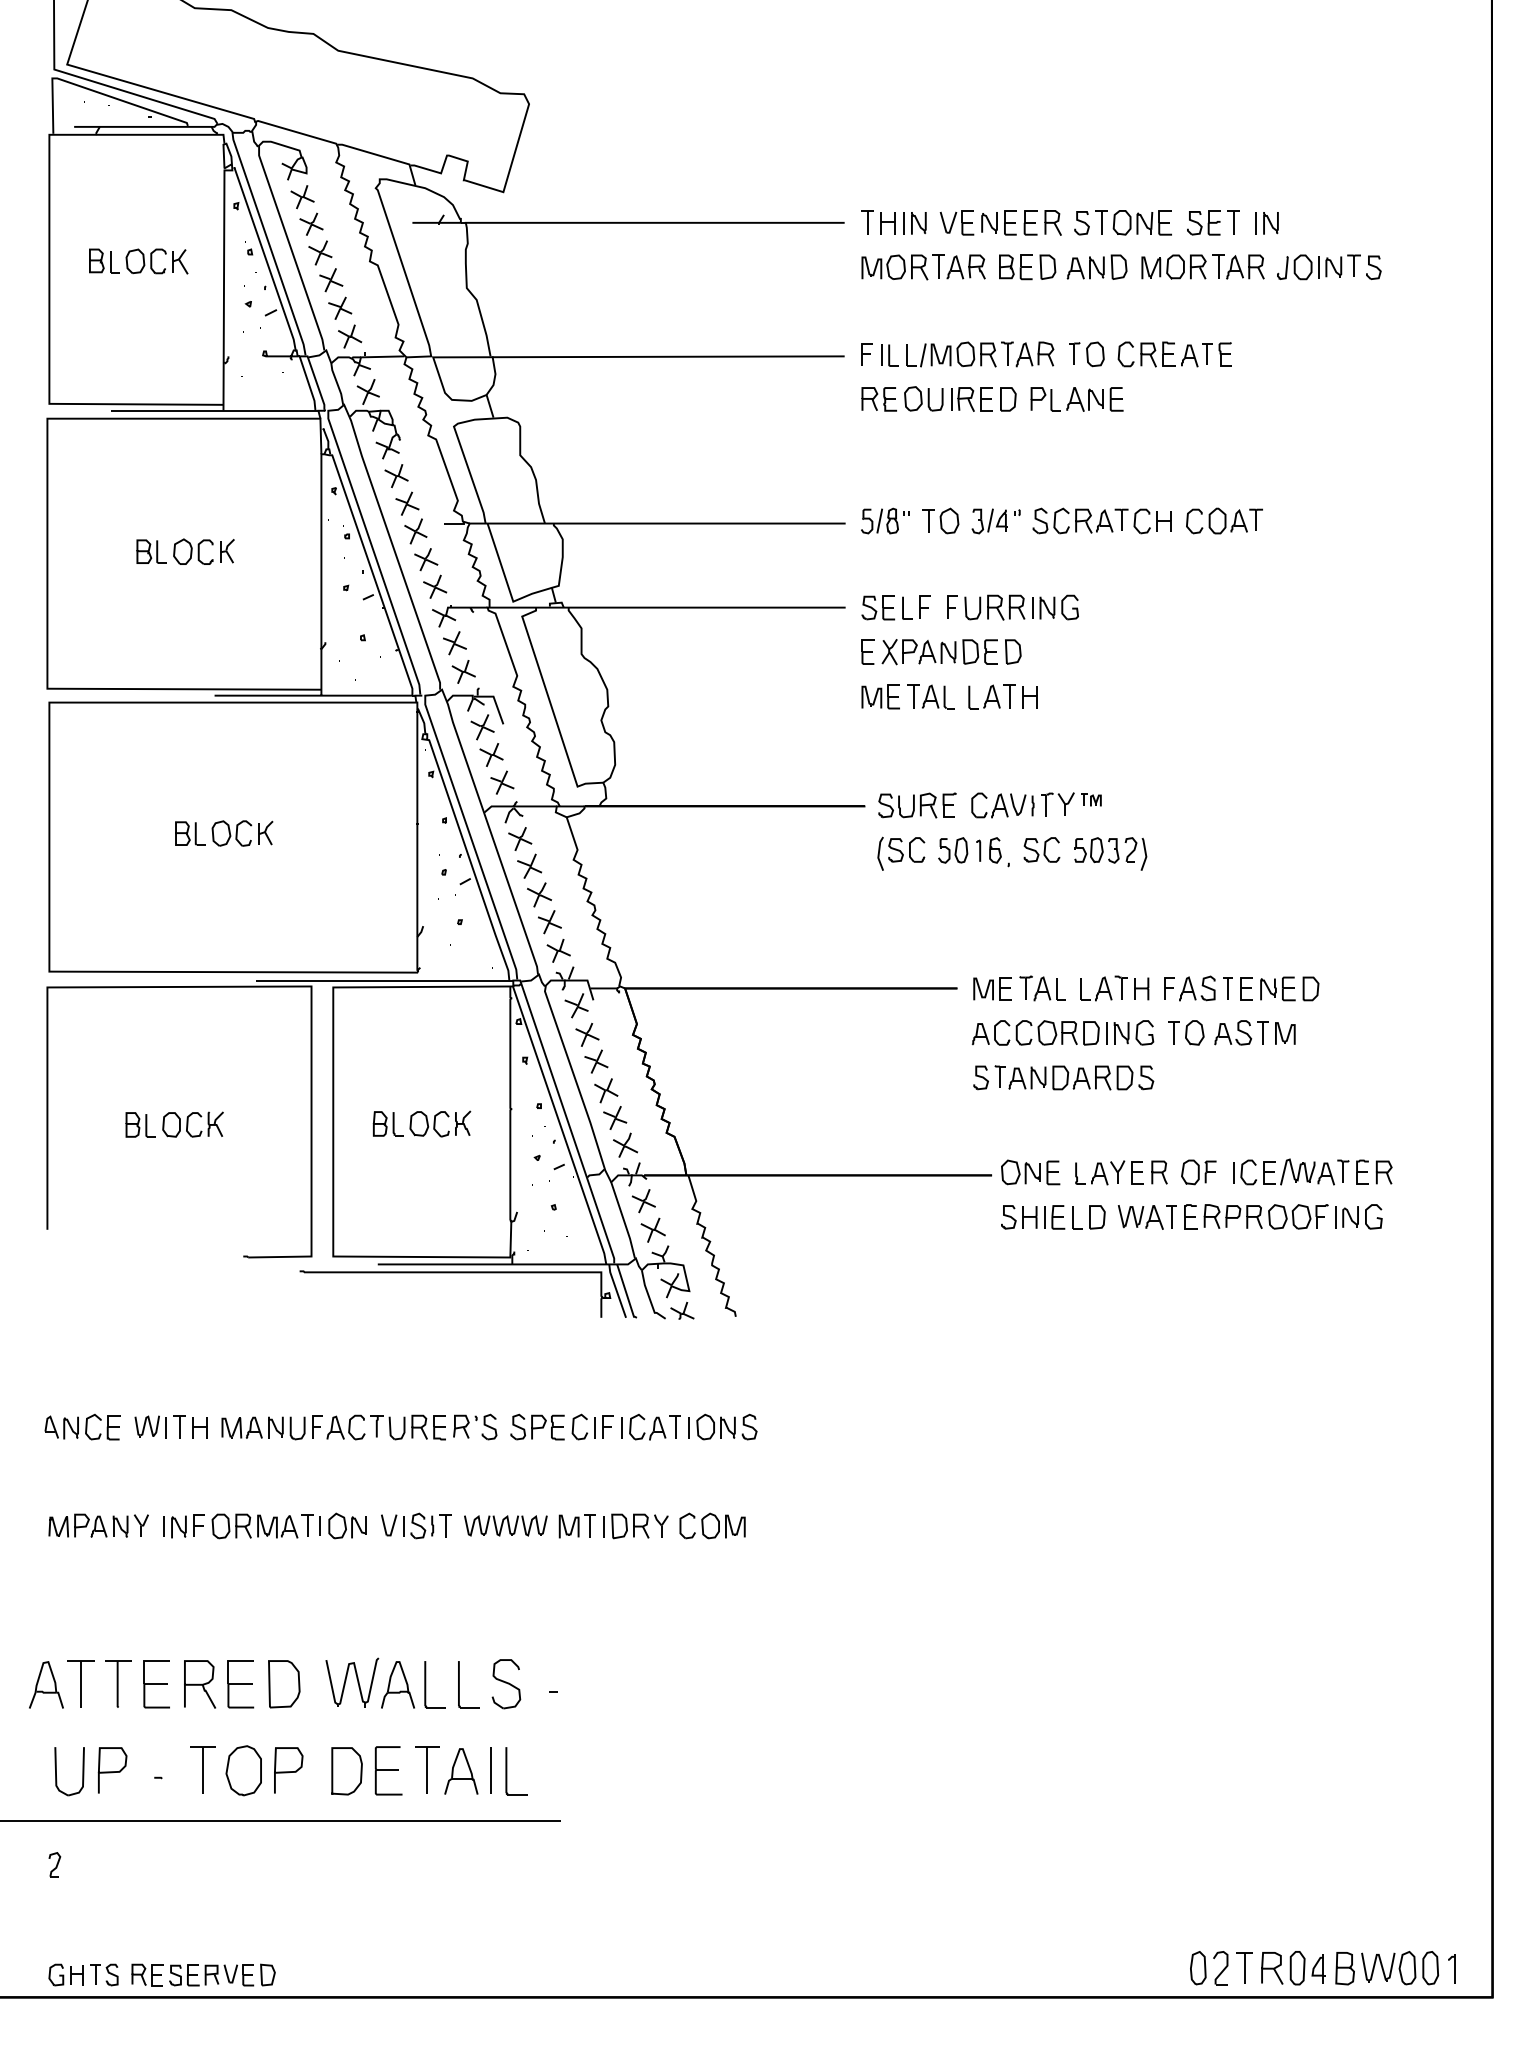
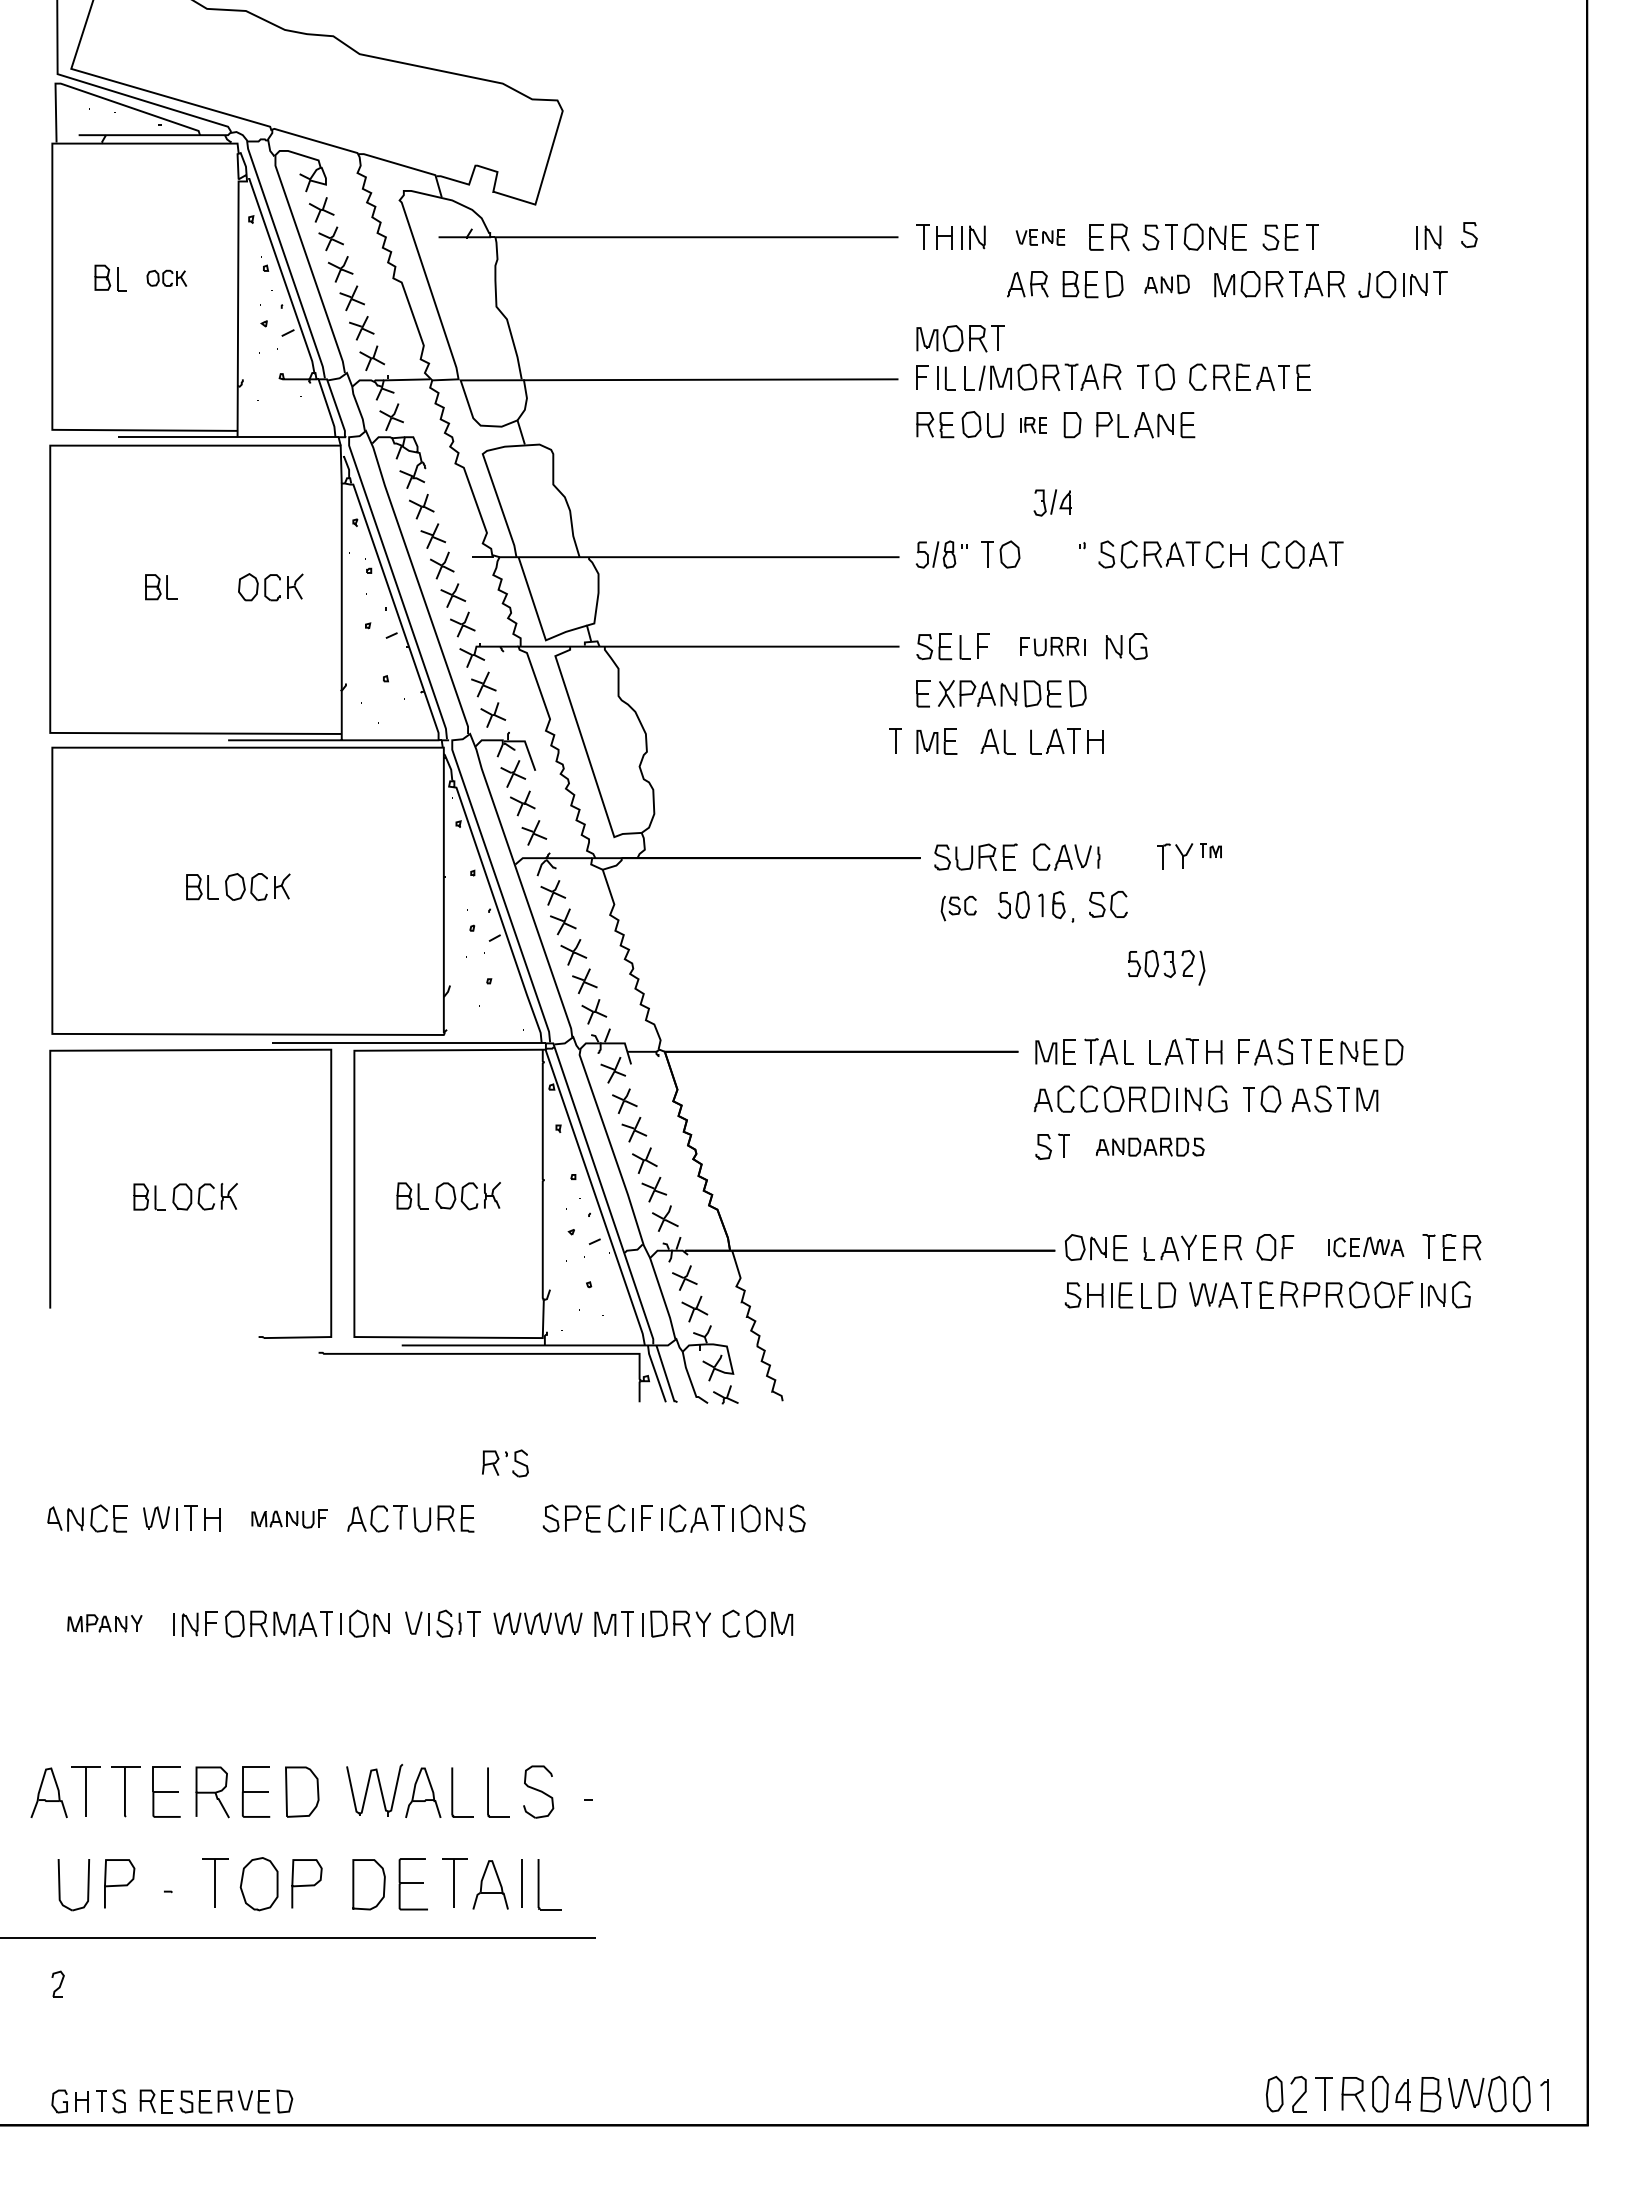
part: (978, 223) -> (1040, 237), size x0.6
part: (1266, 223) -> (1428, 237), moved
part: (156, 261) -> (166, 278), size x0.6
part: (902, 267) -> (960, 338), moved
part: (1096, 267) -> (1166, 284), size x0.7
part: (1373, 267) -> (1469, 234), moved
part: (971, 399) -> (1033, 425), size x0.6
part: (989, 521) -> (1052, 502), moved
part: (203, 552) -> (270, 587), moved
part: (989, 607) -> (1052, 646), size x0.7
part: (913, 695) -> (895, 740), moved
part: (1071, 804) -> (1189, 856), moved
part: (901, 853) -> (958, 908), size x0.7
part: (1110, 853) -> (1166, 967), moved
part: (1080, 1078) -> (1149, 1147), size x0.7
part: (1284, 1171) -> (1366, 1246), size x0.7
part: (476, 1421) -> (506, 1457), moved
part: (272, 1427) -> (289, 1518), size x0.7
part: (98, 1525) -> (104, 1623), size x0.7

